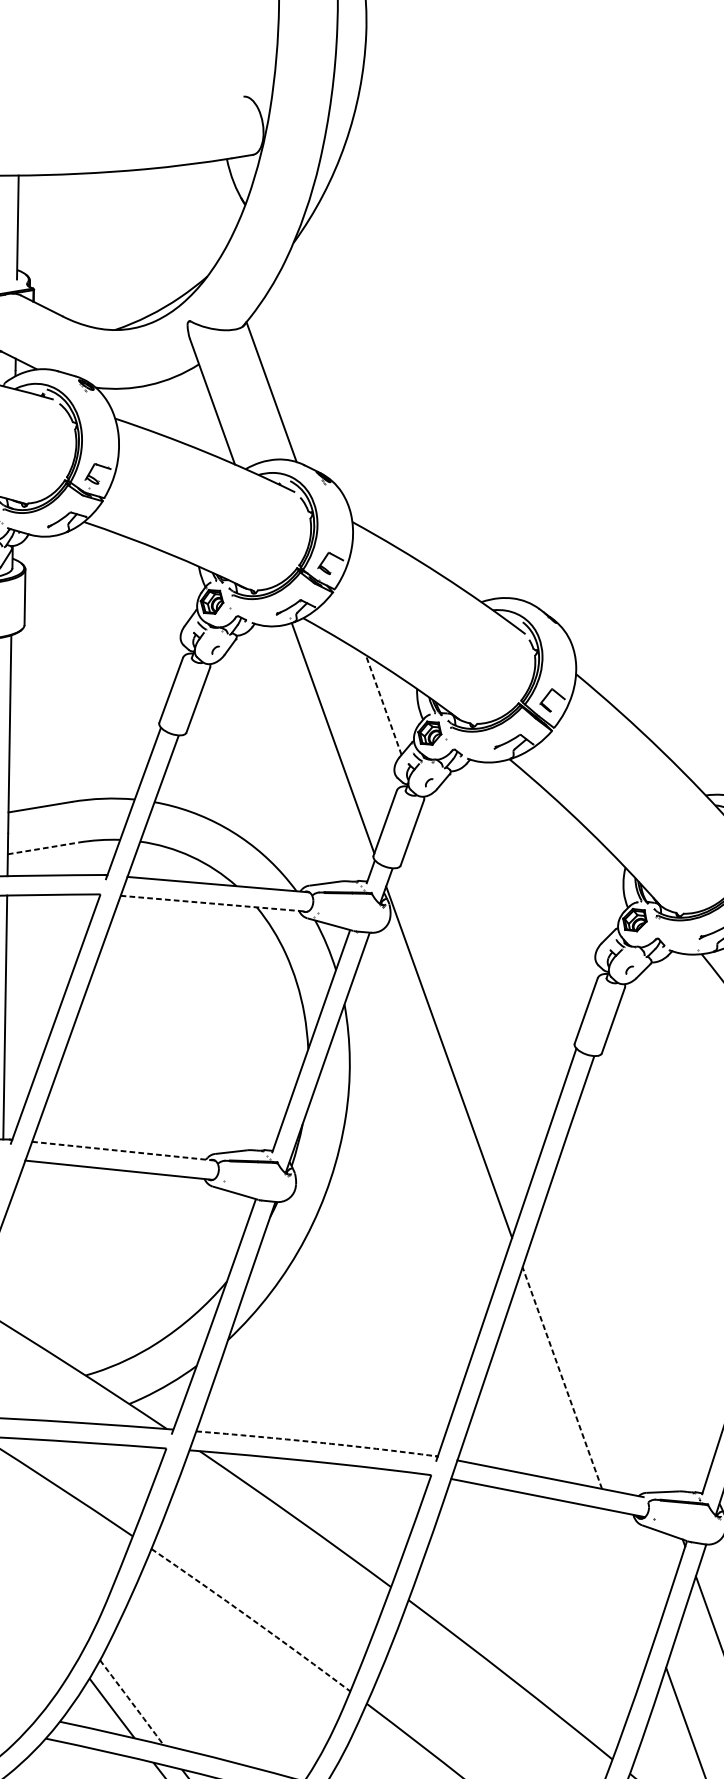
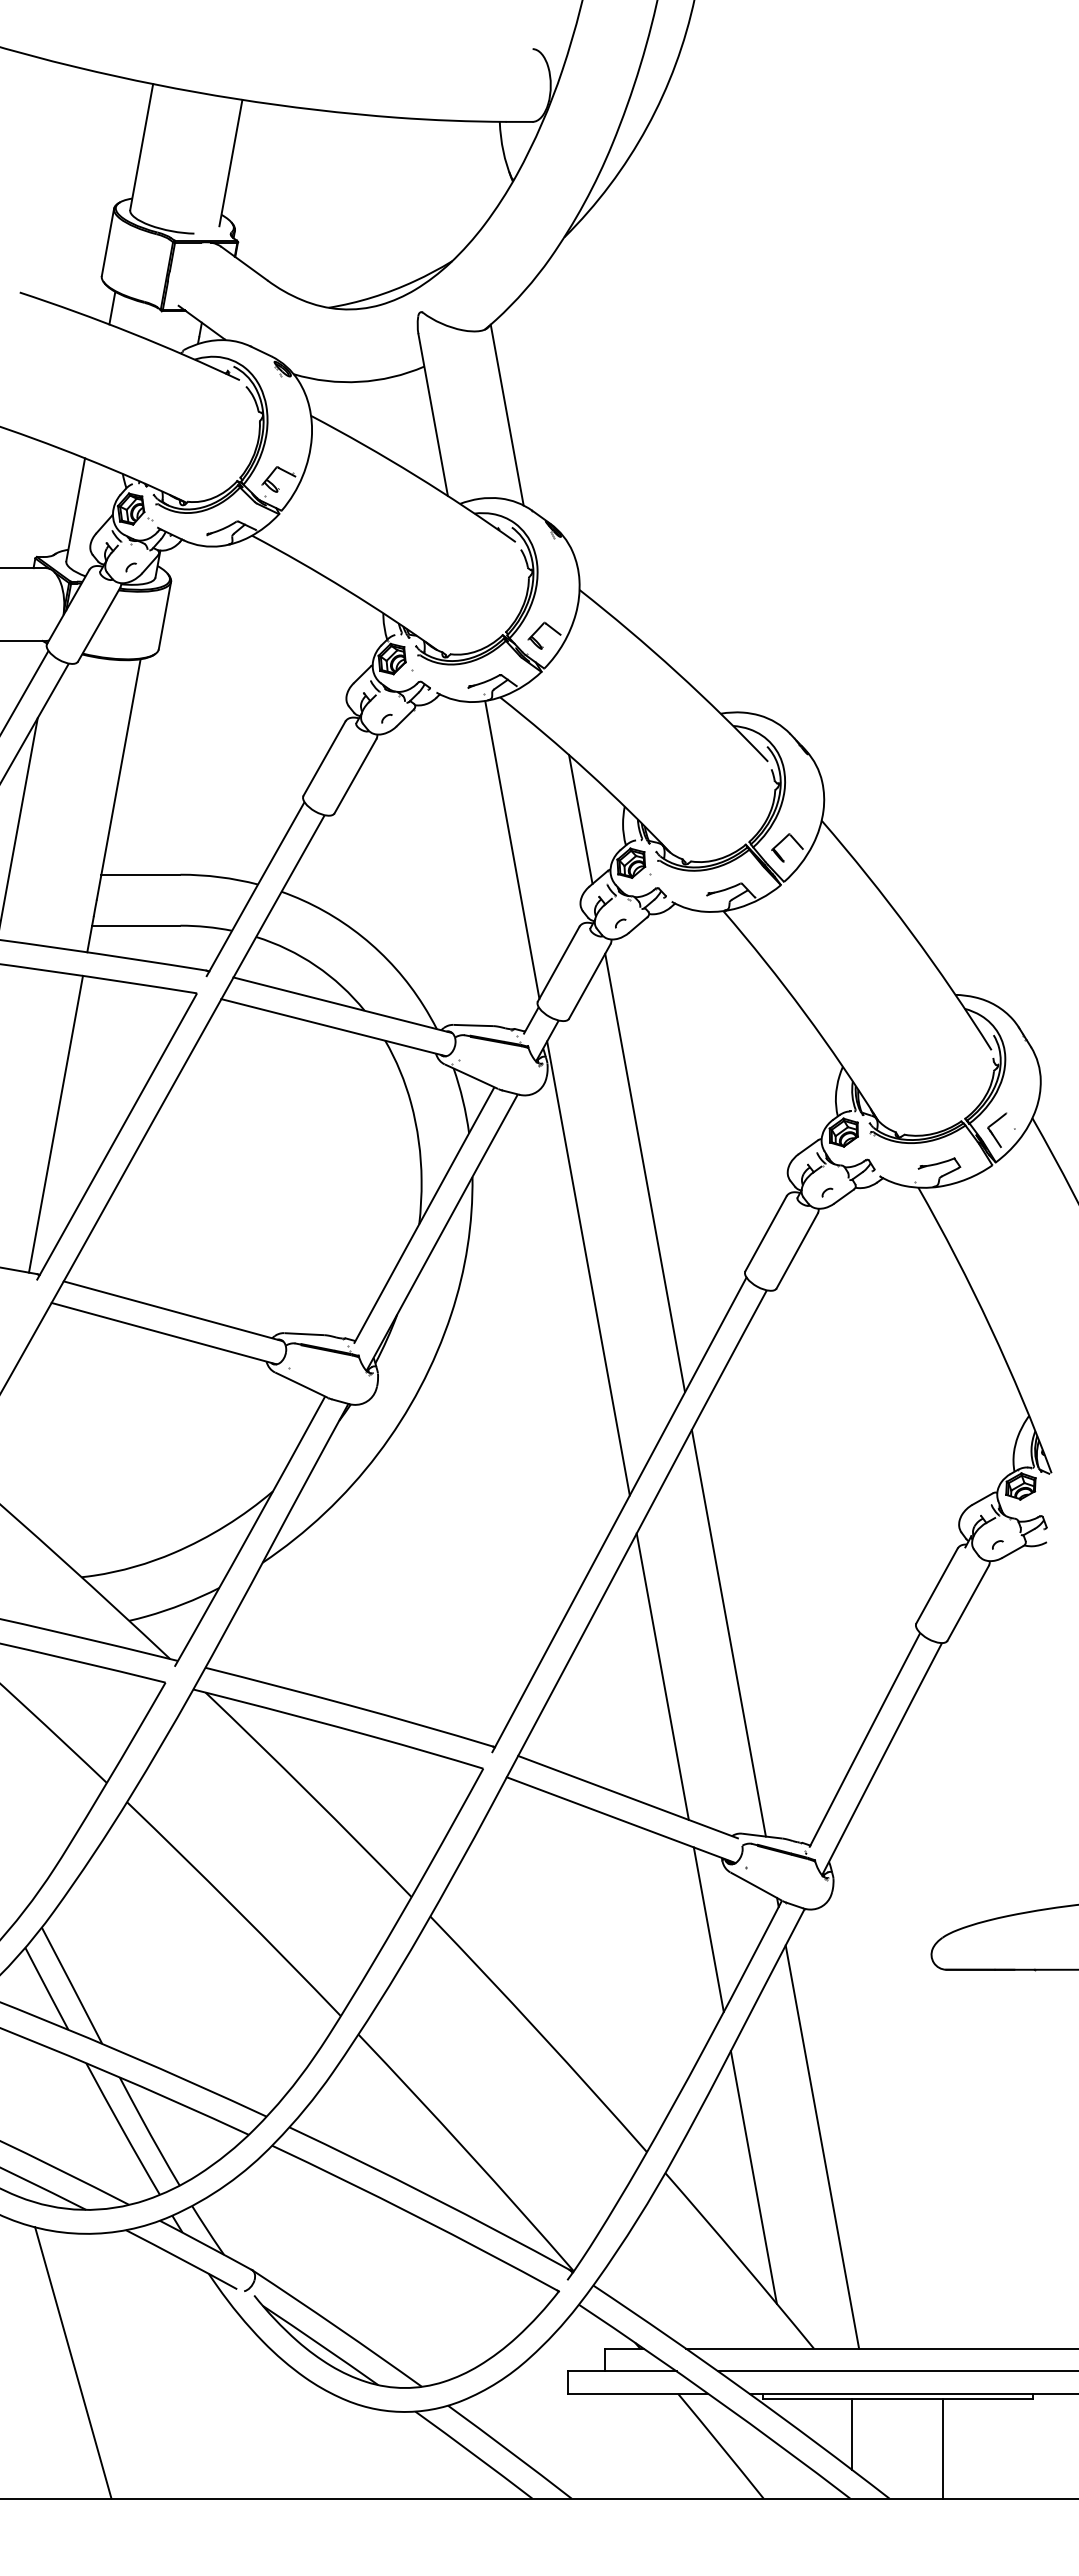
line: (383, 705) -> (580, 819), dashed -> solid
line: (43, 848) -> (136, 925), dashed -> solid
line: (213, 903) -> (333, 1027), dashed -> solid
line: (481, 978) -> (644, 1172), added
line: (123, 1151) -> (173, 1311), dashed -> solid
line: (608, 1334) -> (728, 1632), added
line: (562, 1377) -> (662, 1676), dashed -> solid
line: (316, 1442) -> (349, 1705), dashed -> solid
line: (632, 1573) -> (708, 1929), added
line: (252, 1619) -> (235, 1908), dashed -> solid
line: (132, 1702) -> (72, 1985), dashed -> solid

